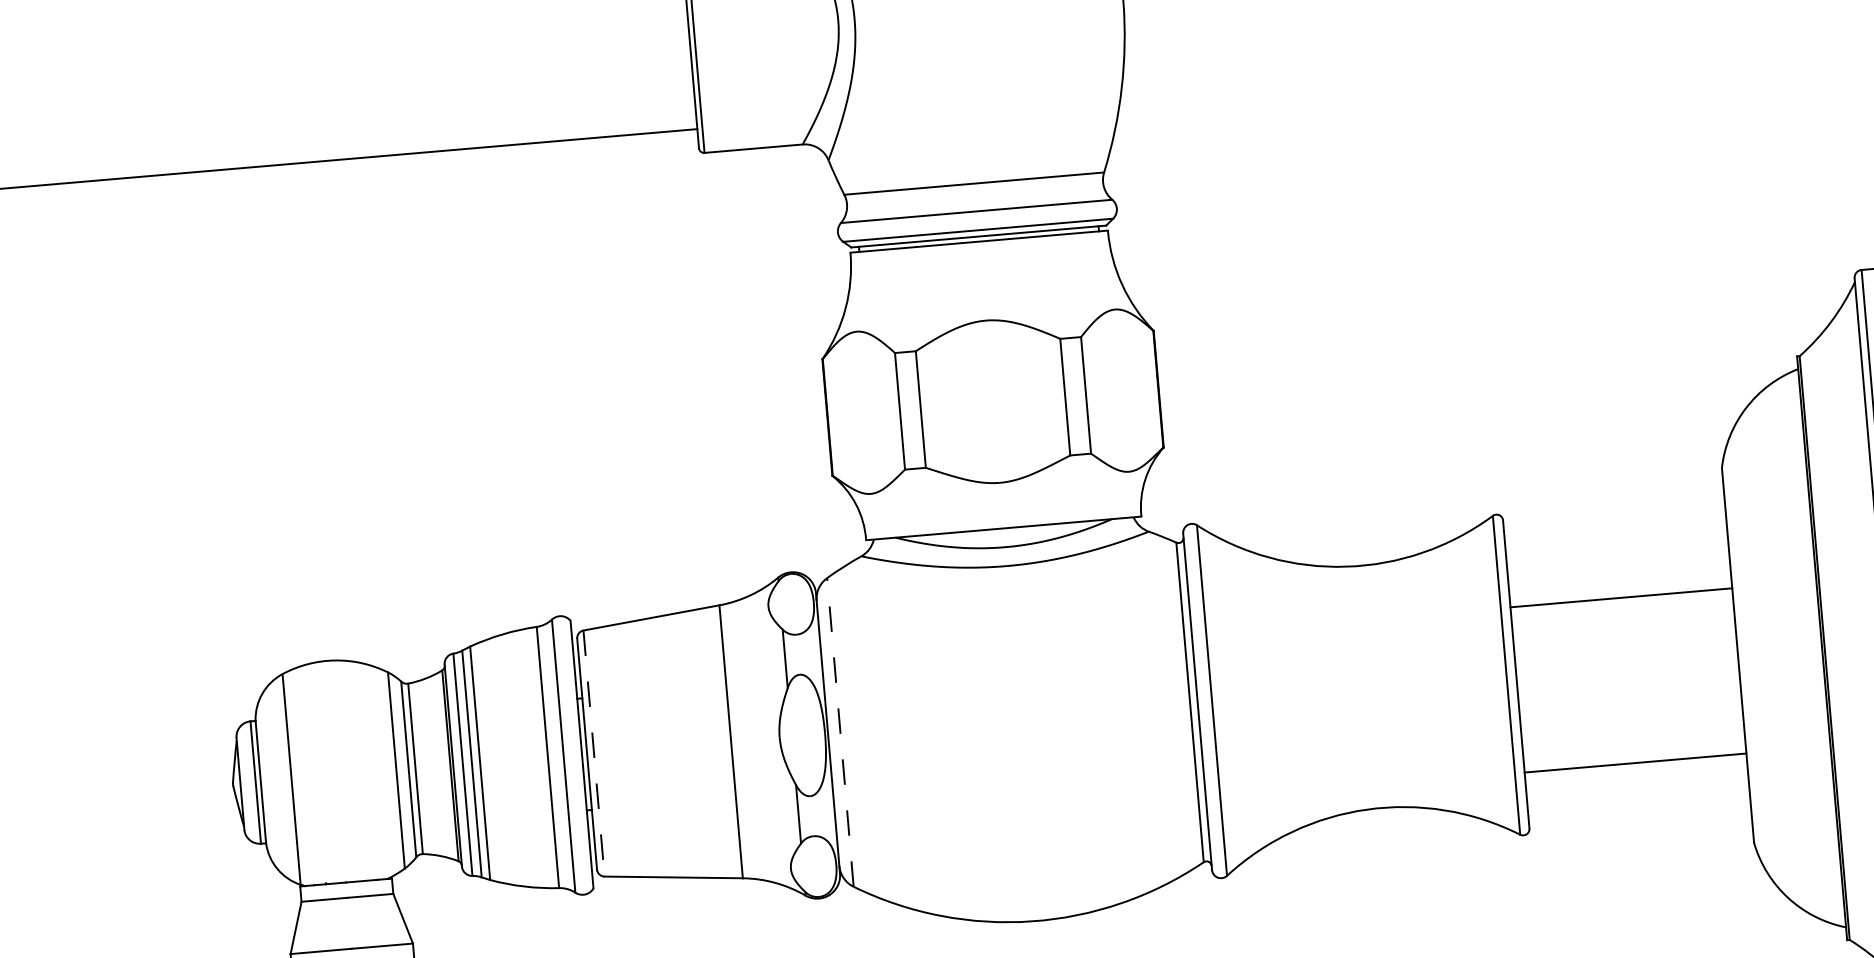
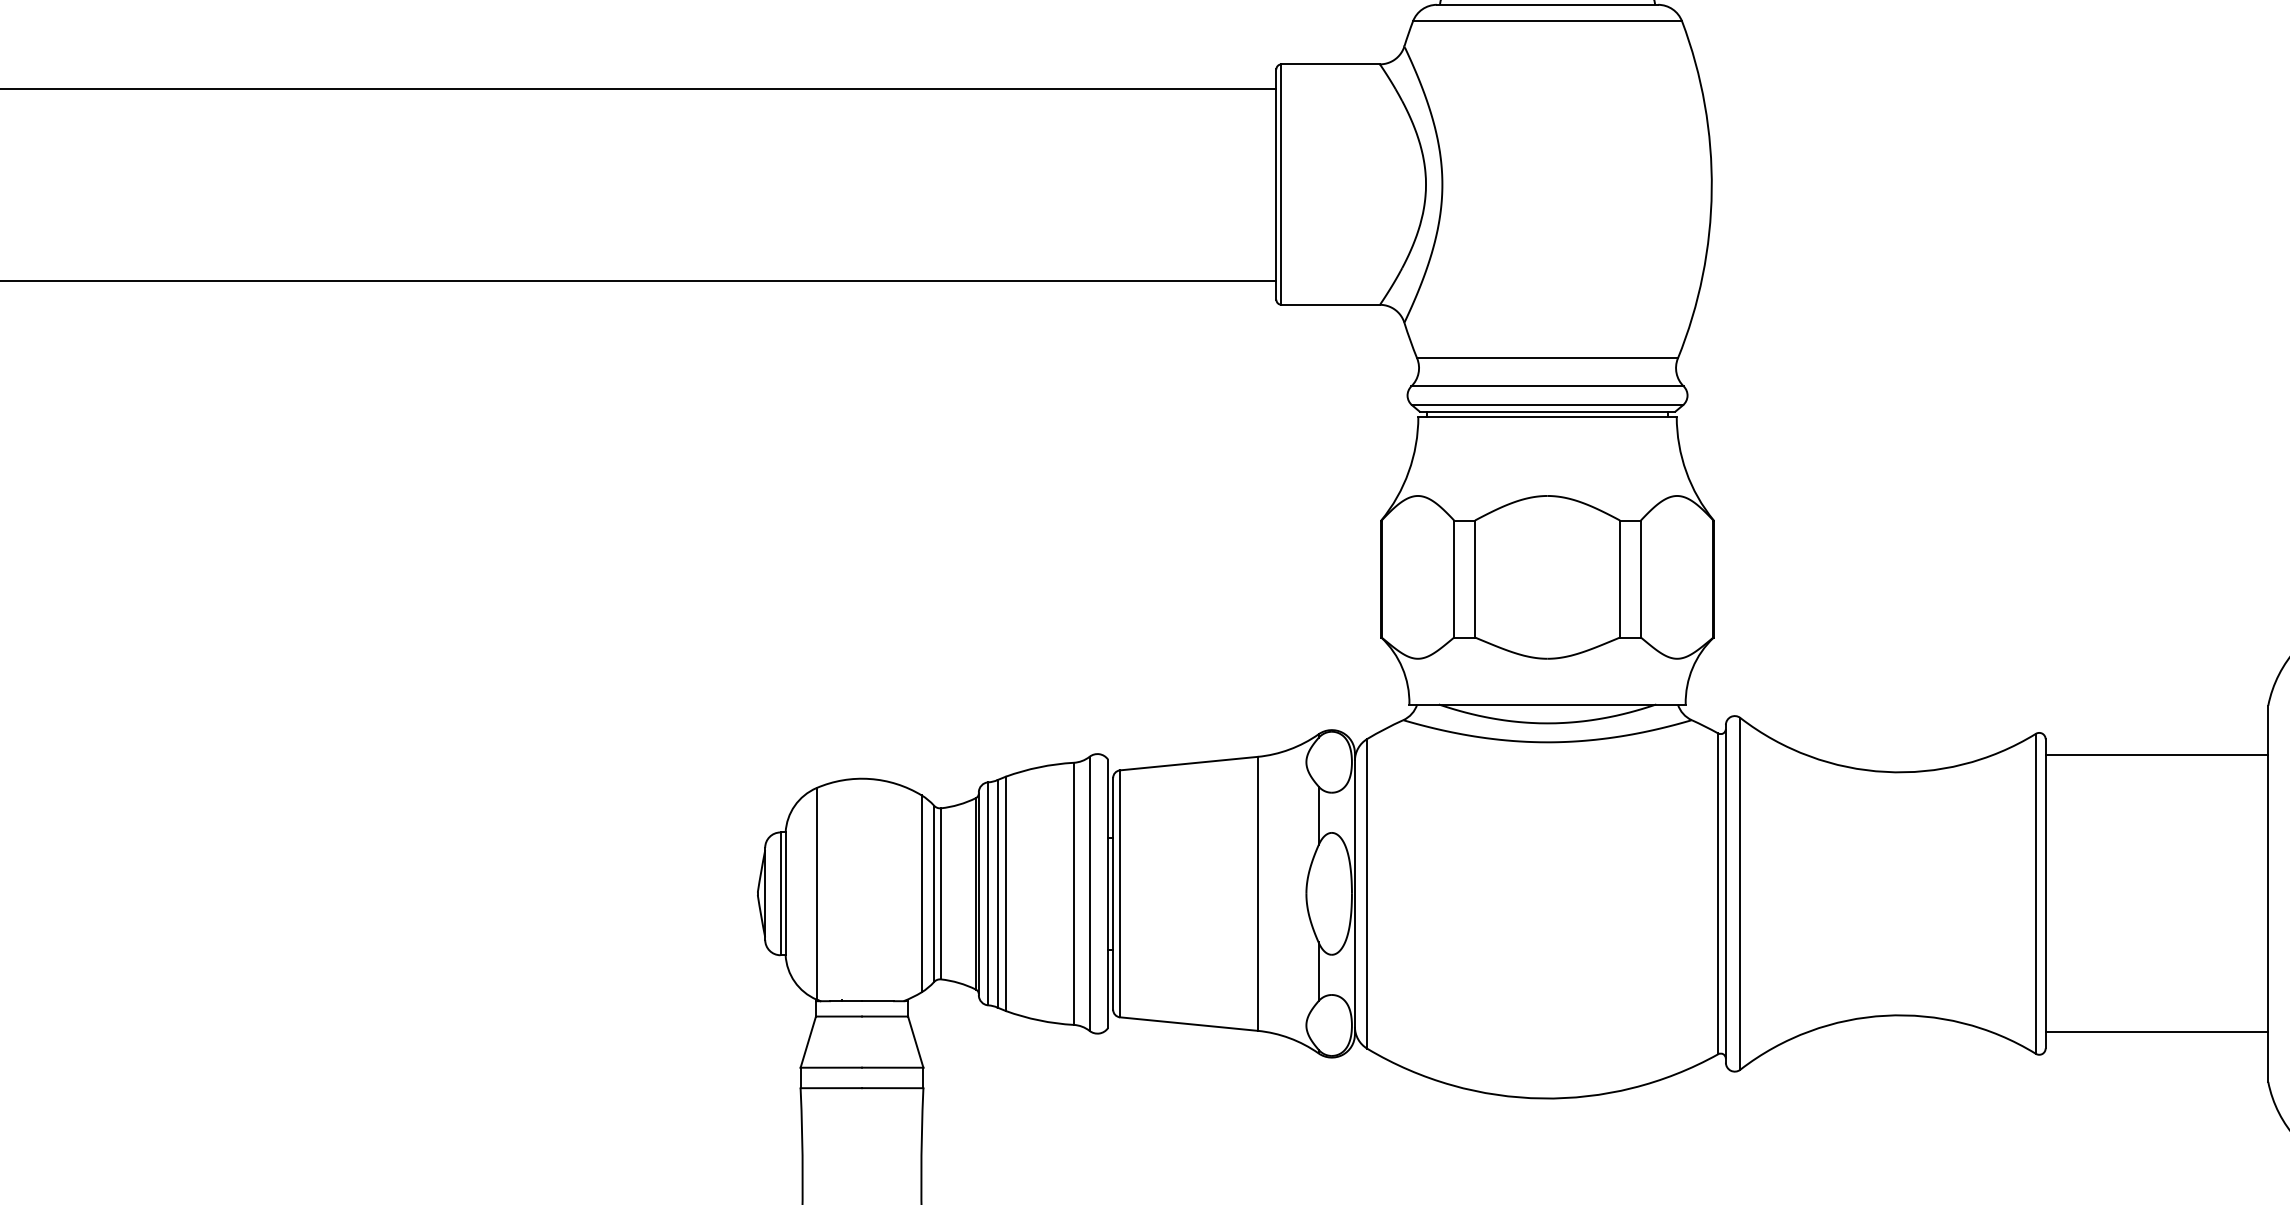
line: (1620, 597) -> (2156, 755), moved
line: (840, 732) -> (1367, 893), dashed -> solid
line: (594, 754) -> (1120, 894), dashed -> solid
line: (1635, 763) -> (2156, 1032), moved

